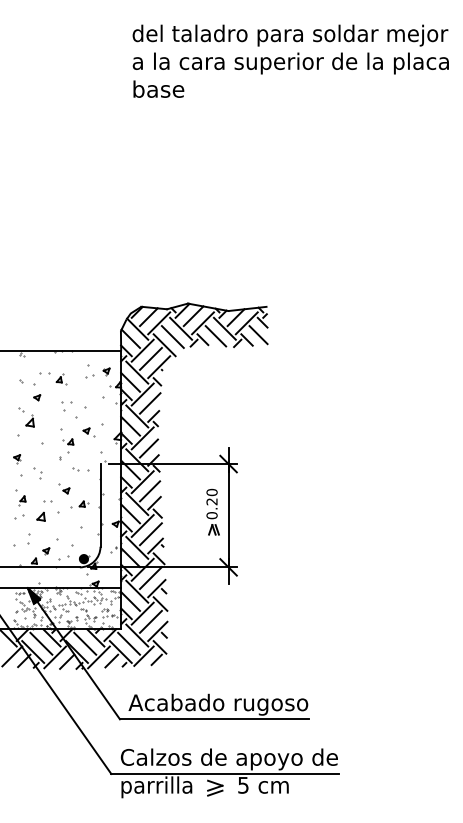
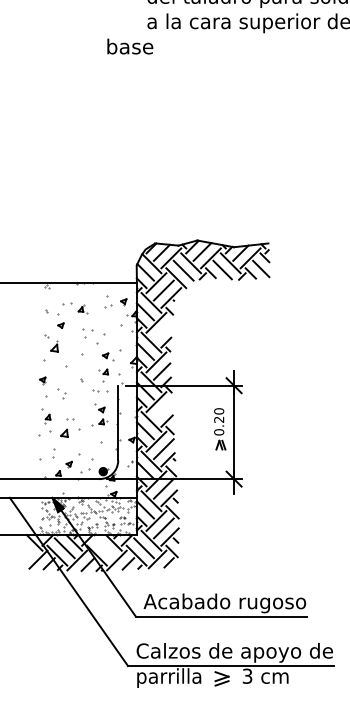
text: (158, 88) -> (129, 45), moved
line: (150, 403) -> (163, 330), removed
part: (68, 445) -> (103, 375), moved
part: (64, 488) -> (100, 407), moved
line: (150, 491) -> (163, 410), removed
part: (19, 516) -> (44, 433), size x1.6
line: (85, 643) -> (104, 547), removed
text: (243, 784) -> (247, 675), 5 -> 3

